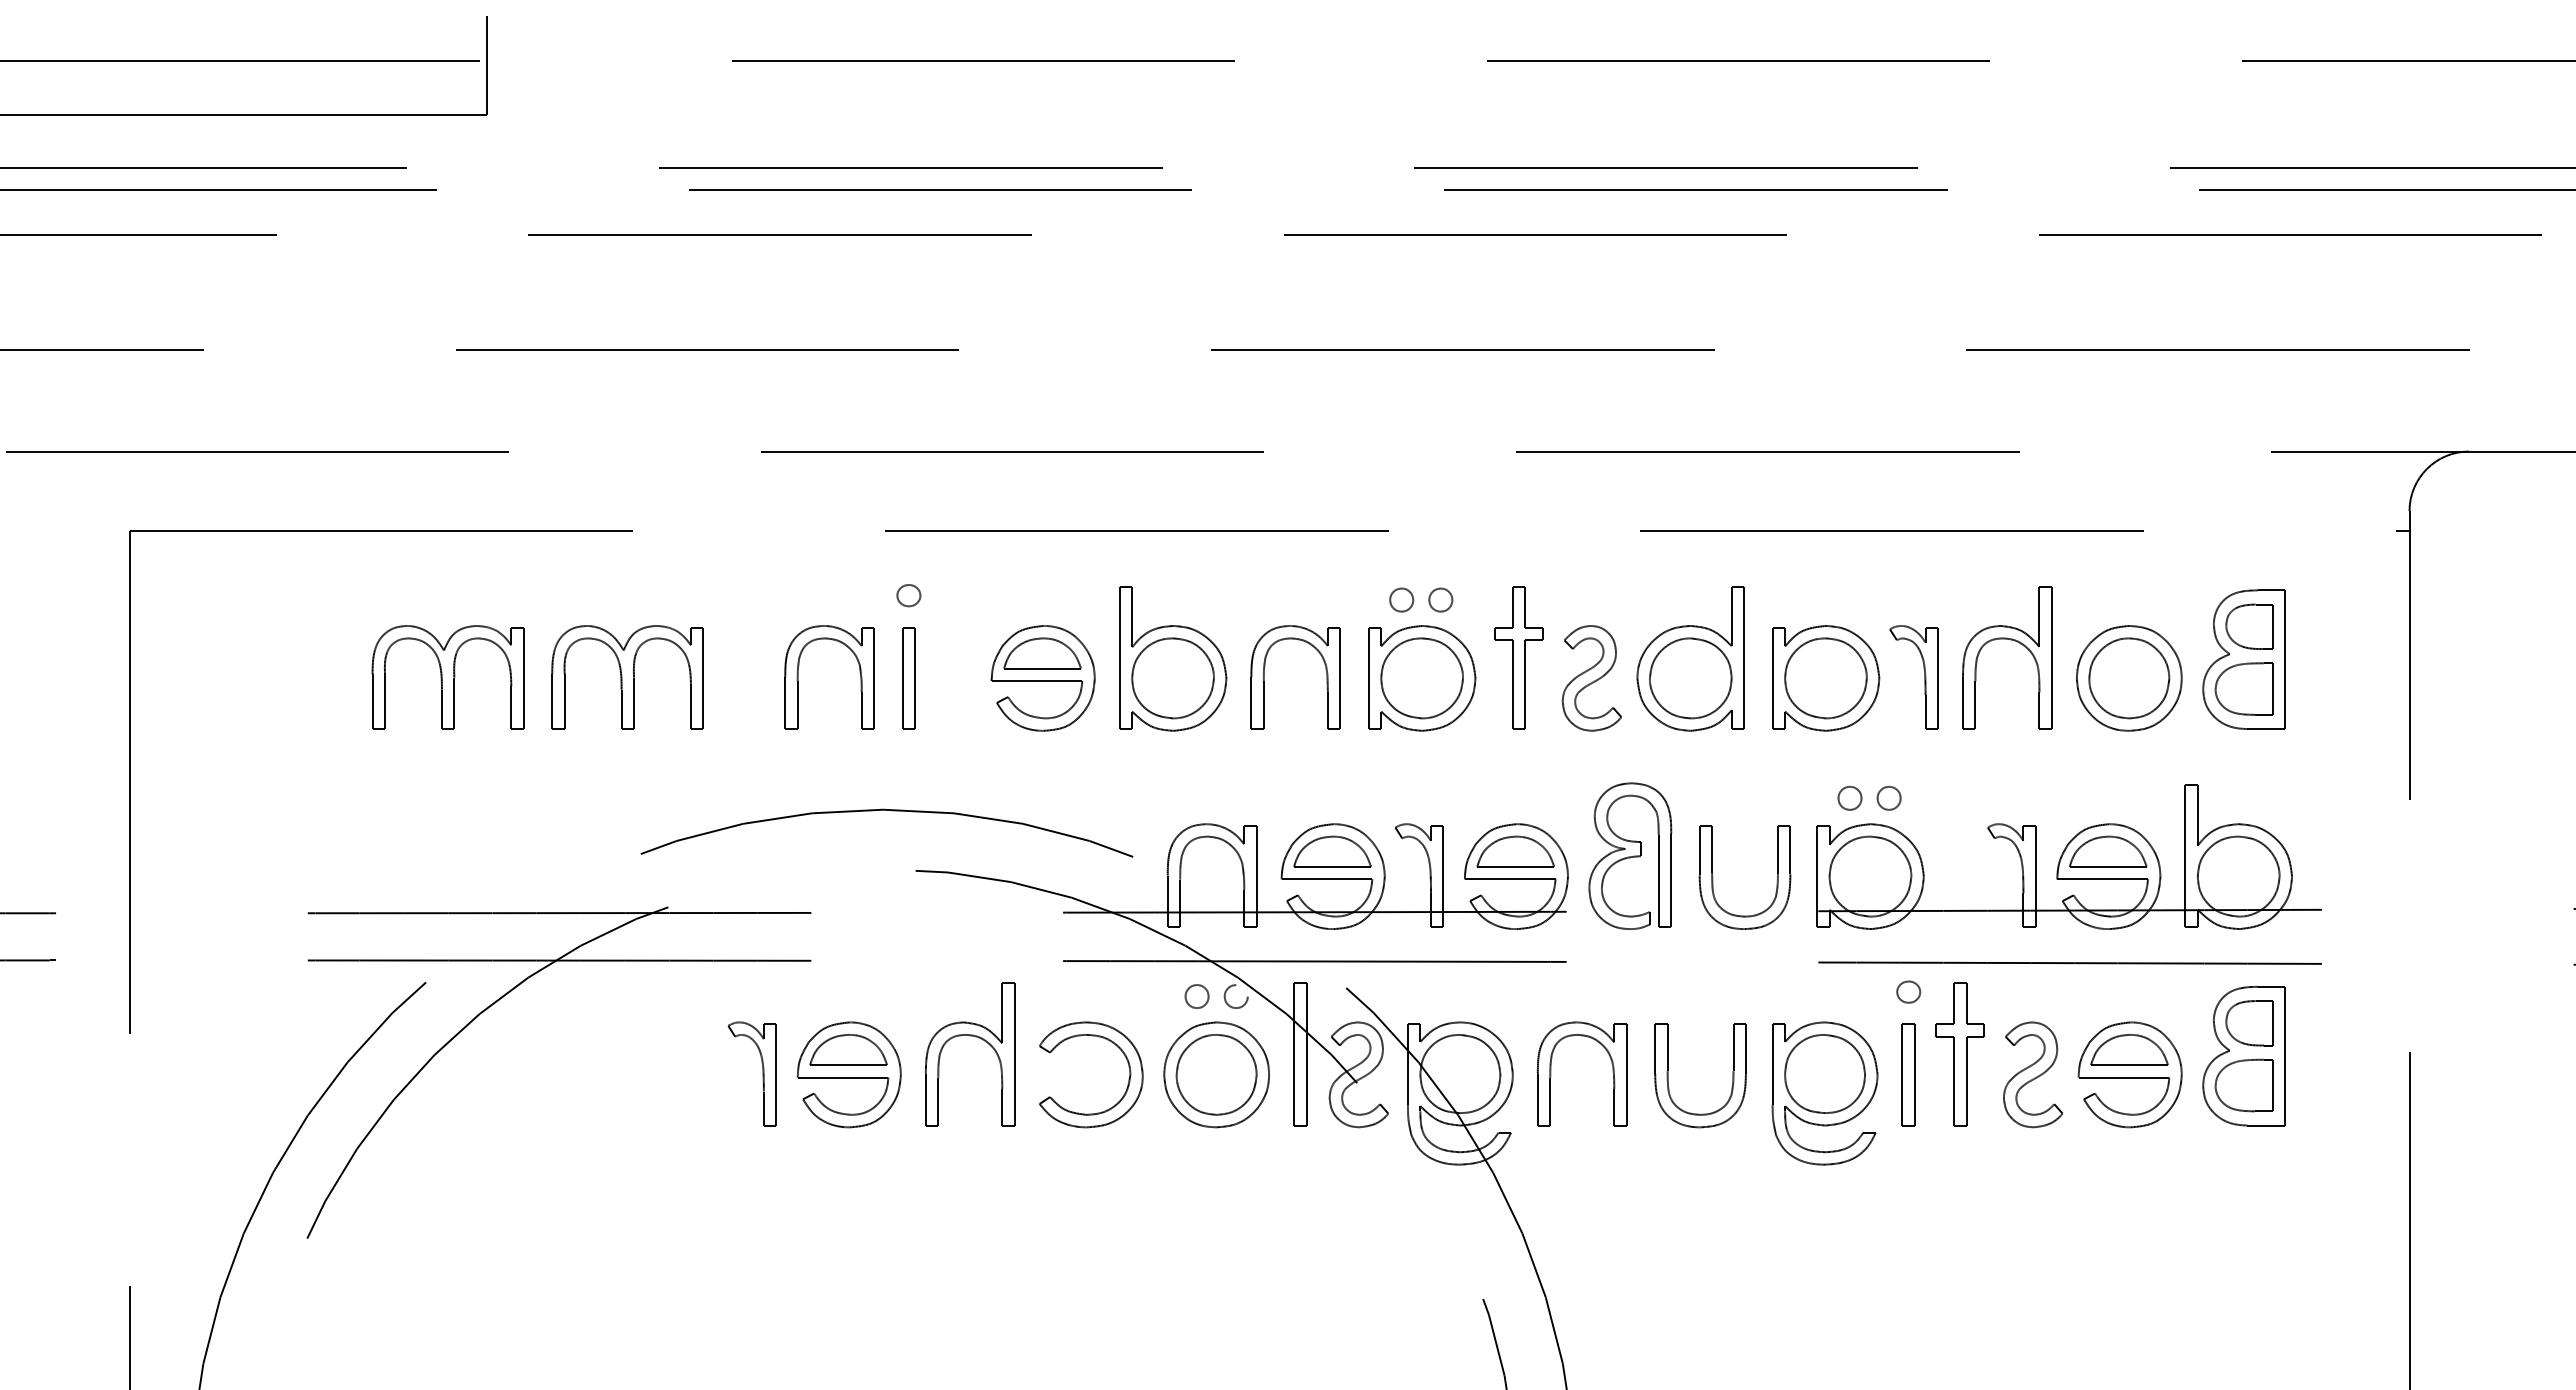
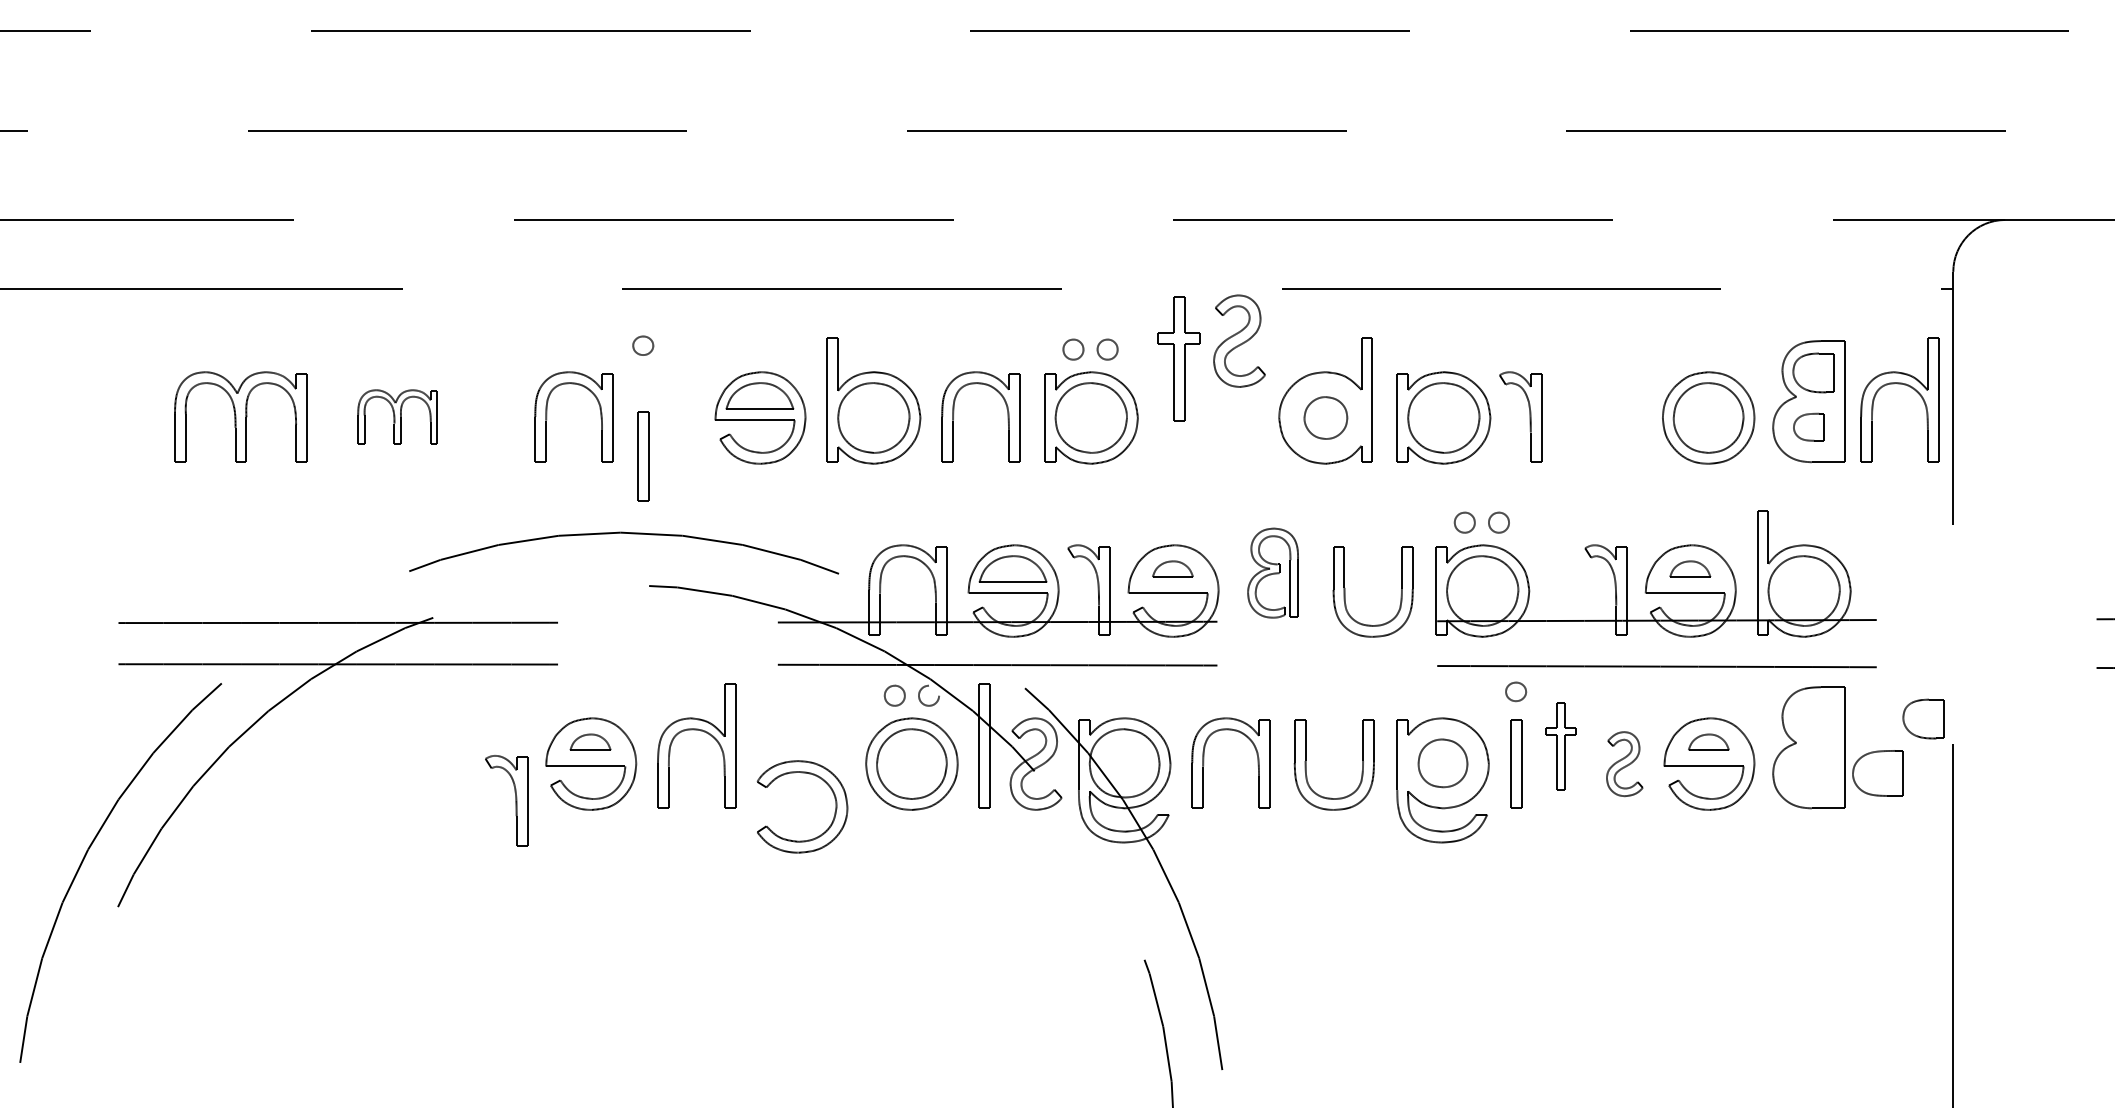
part: (2010, 640) -> (1902, 384), moved
part: (1518, 657) -> (1178, 358), moved
part: (627, 677) -> (397, 417), size x0.6
part: (908, 678) -> (642, 456), moved
part: (1591, 678) -> (1239, 341), moved
part: (1690, 678) -> (1325, 418), size x0.6
part: (2243, 688) -> (1808, 426), size x0.6
part: (1515, 851) -> (1172, 569), size x0.6
part: (2108, 851) -> (1690, 569), size x0.6
part: (1630, 855) -> (1273, 572), size x0.7
part: (2249, 1023) -> (1923, 719), moved
part: (848, 1049) -> (590, 741), size x0.6
part: (2129, 1049) -> (1708, 741), size x0.6
part: (1959, 1054) -> (1560, 746), size x0.7
part: (762, 1073) -> (515, 800), moved
part: (1824, 1073) -> (1442, 762), size x0.7
part: (2033, 1074) -> (1625, 763), size x0.7
part: (1128, 1078) -> (834, 810), moved
part: (2243, 1085) -> (1877, 773), moved

